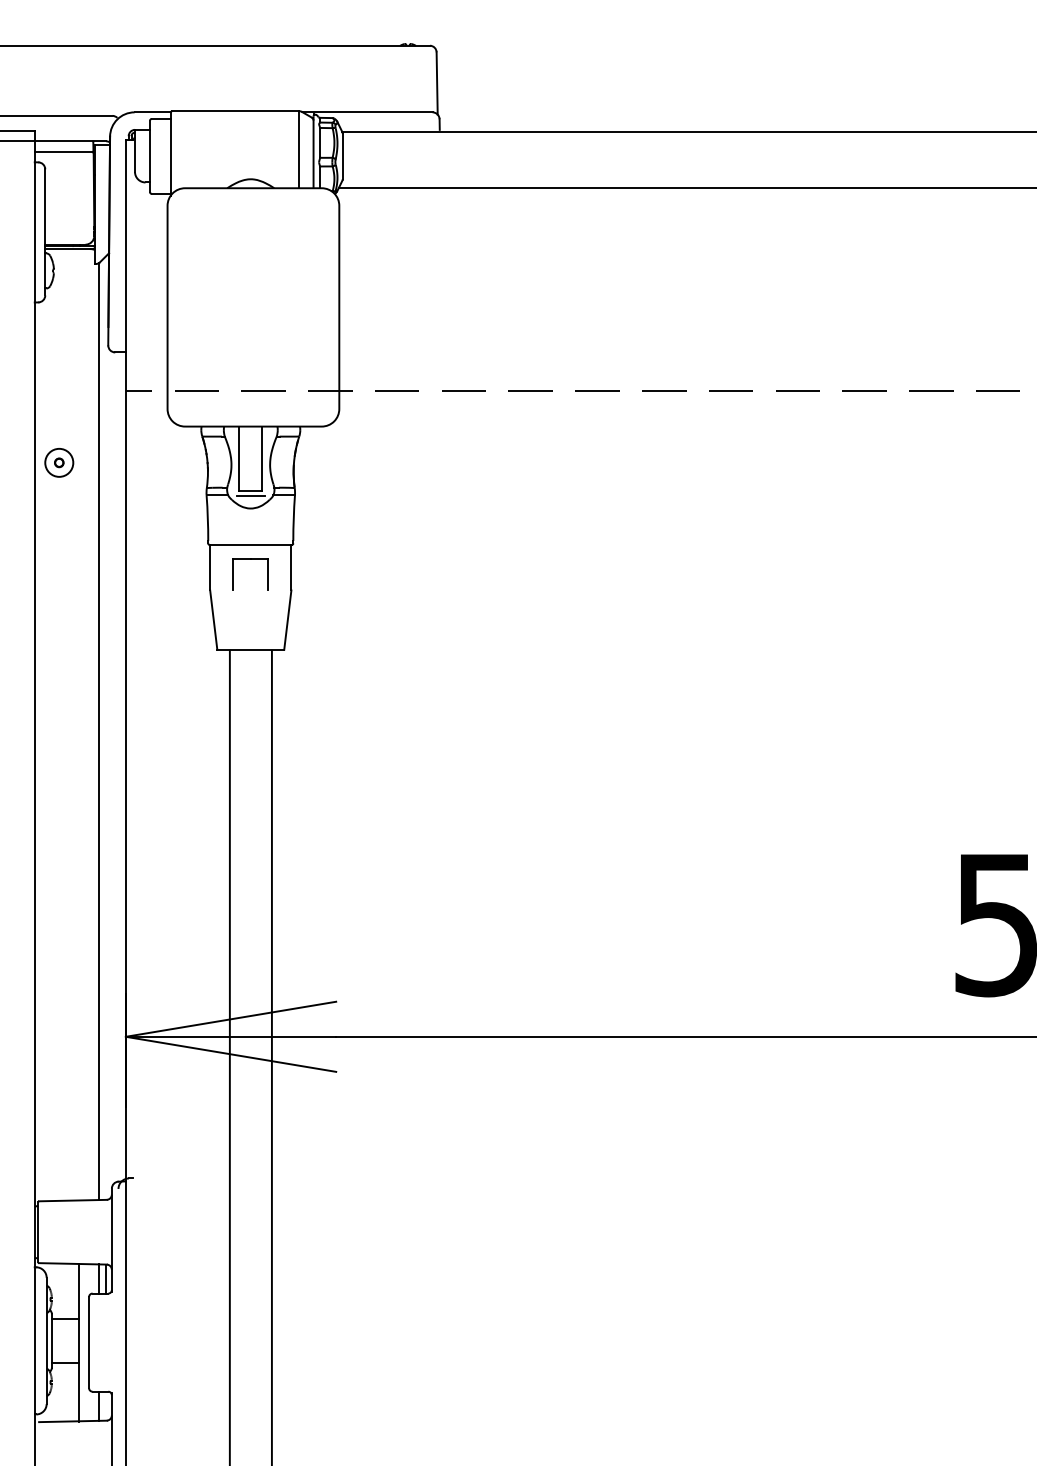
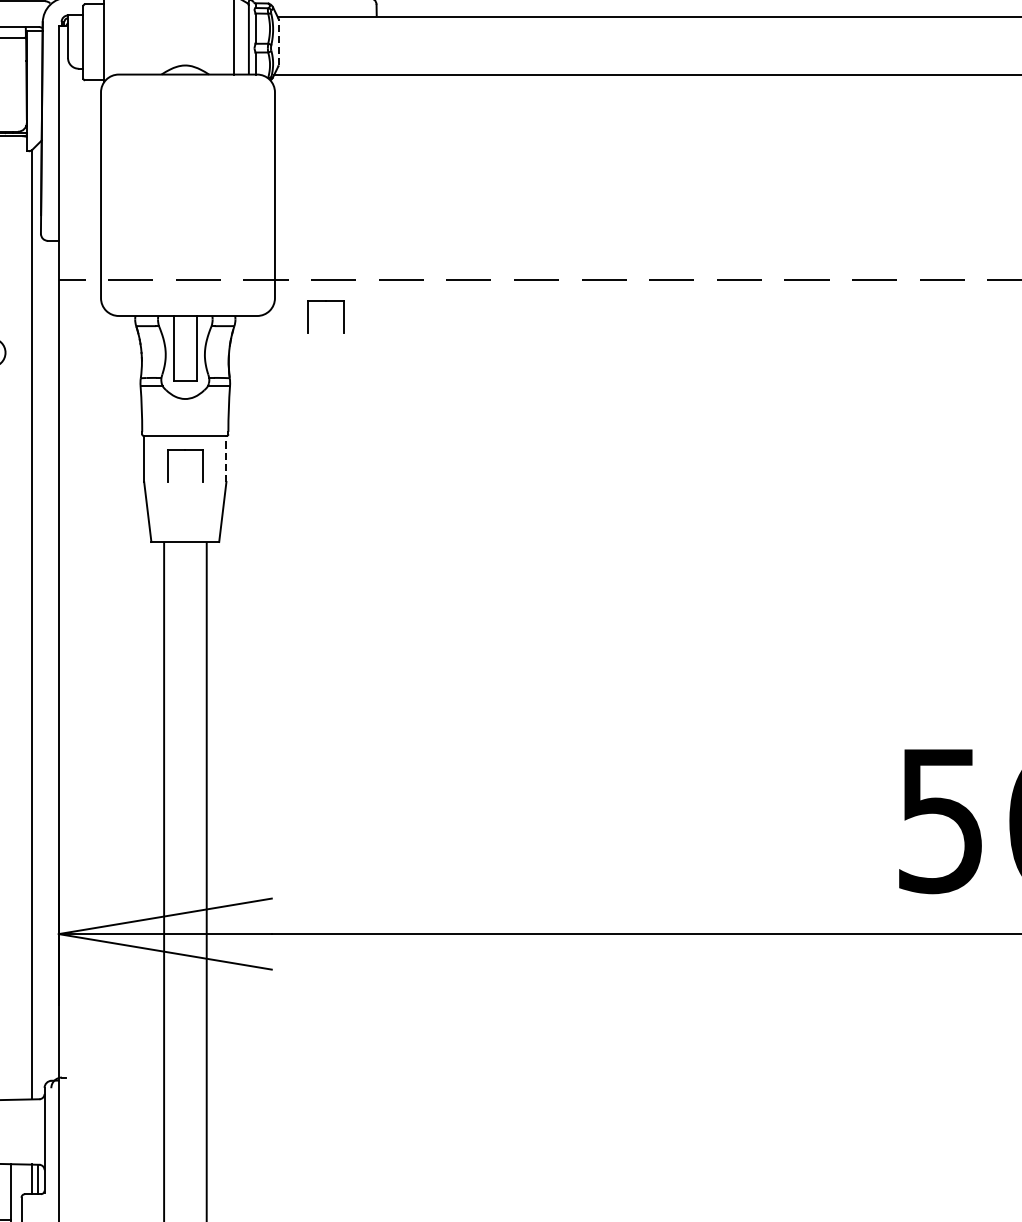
line: (342, 156) -> (278, 42), solid -> dashed
part: (389, 412) -> (325, 301), added
line: (250, 496) -> (185, 386), removed
line: (291, 567) -> (226, 458), solid -> dashed

